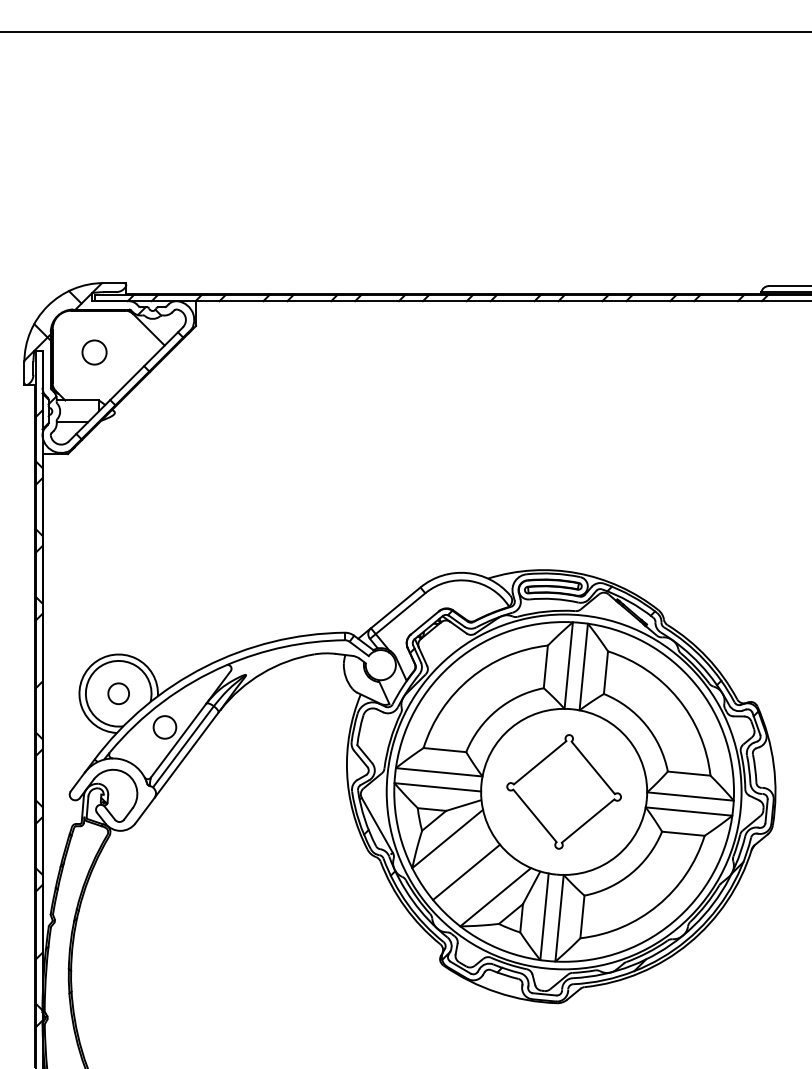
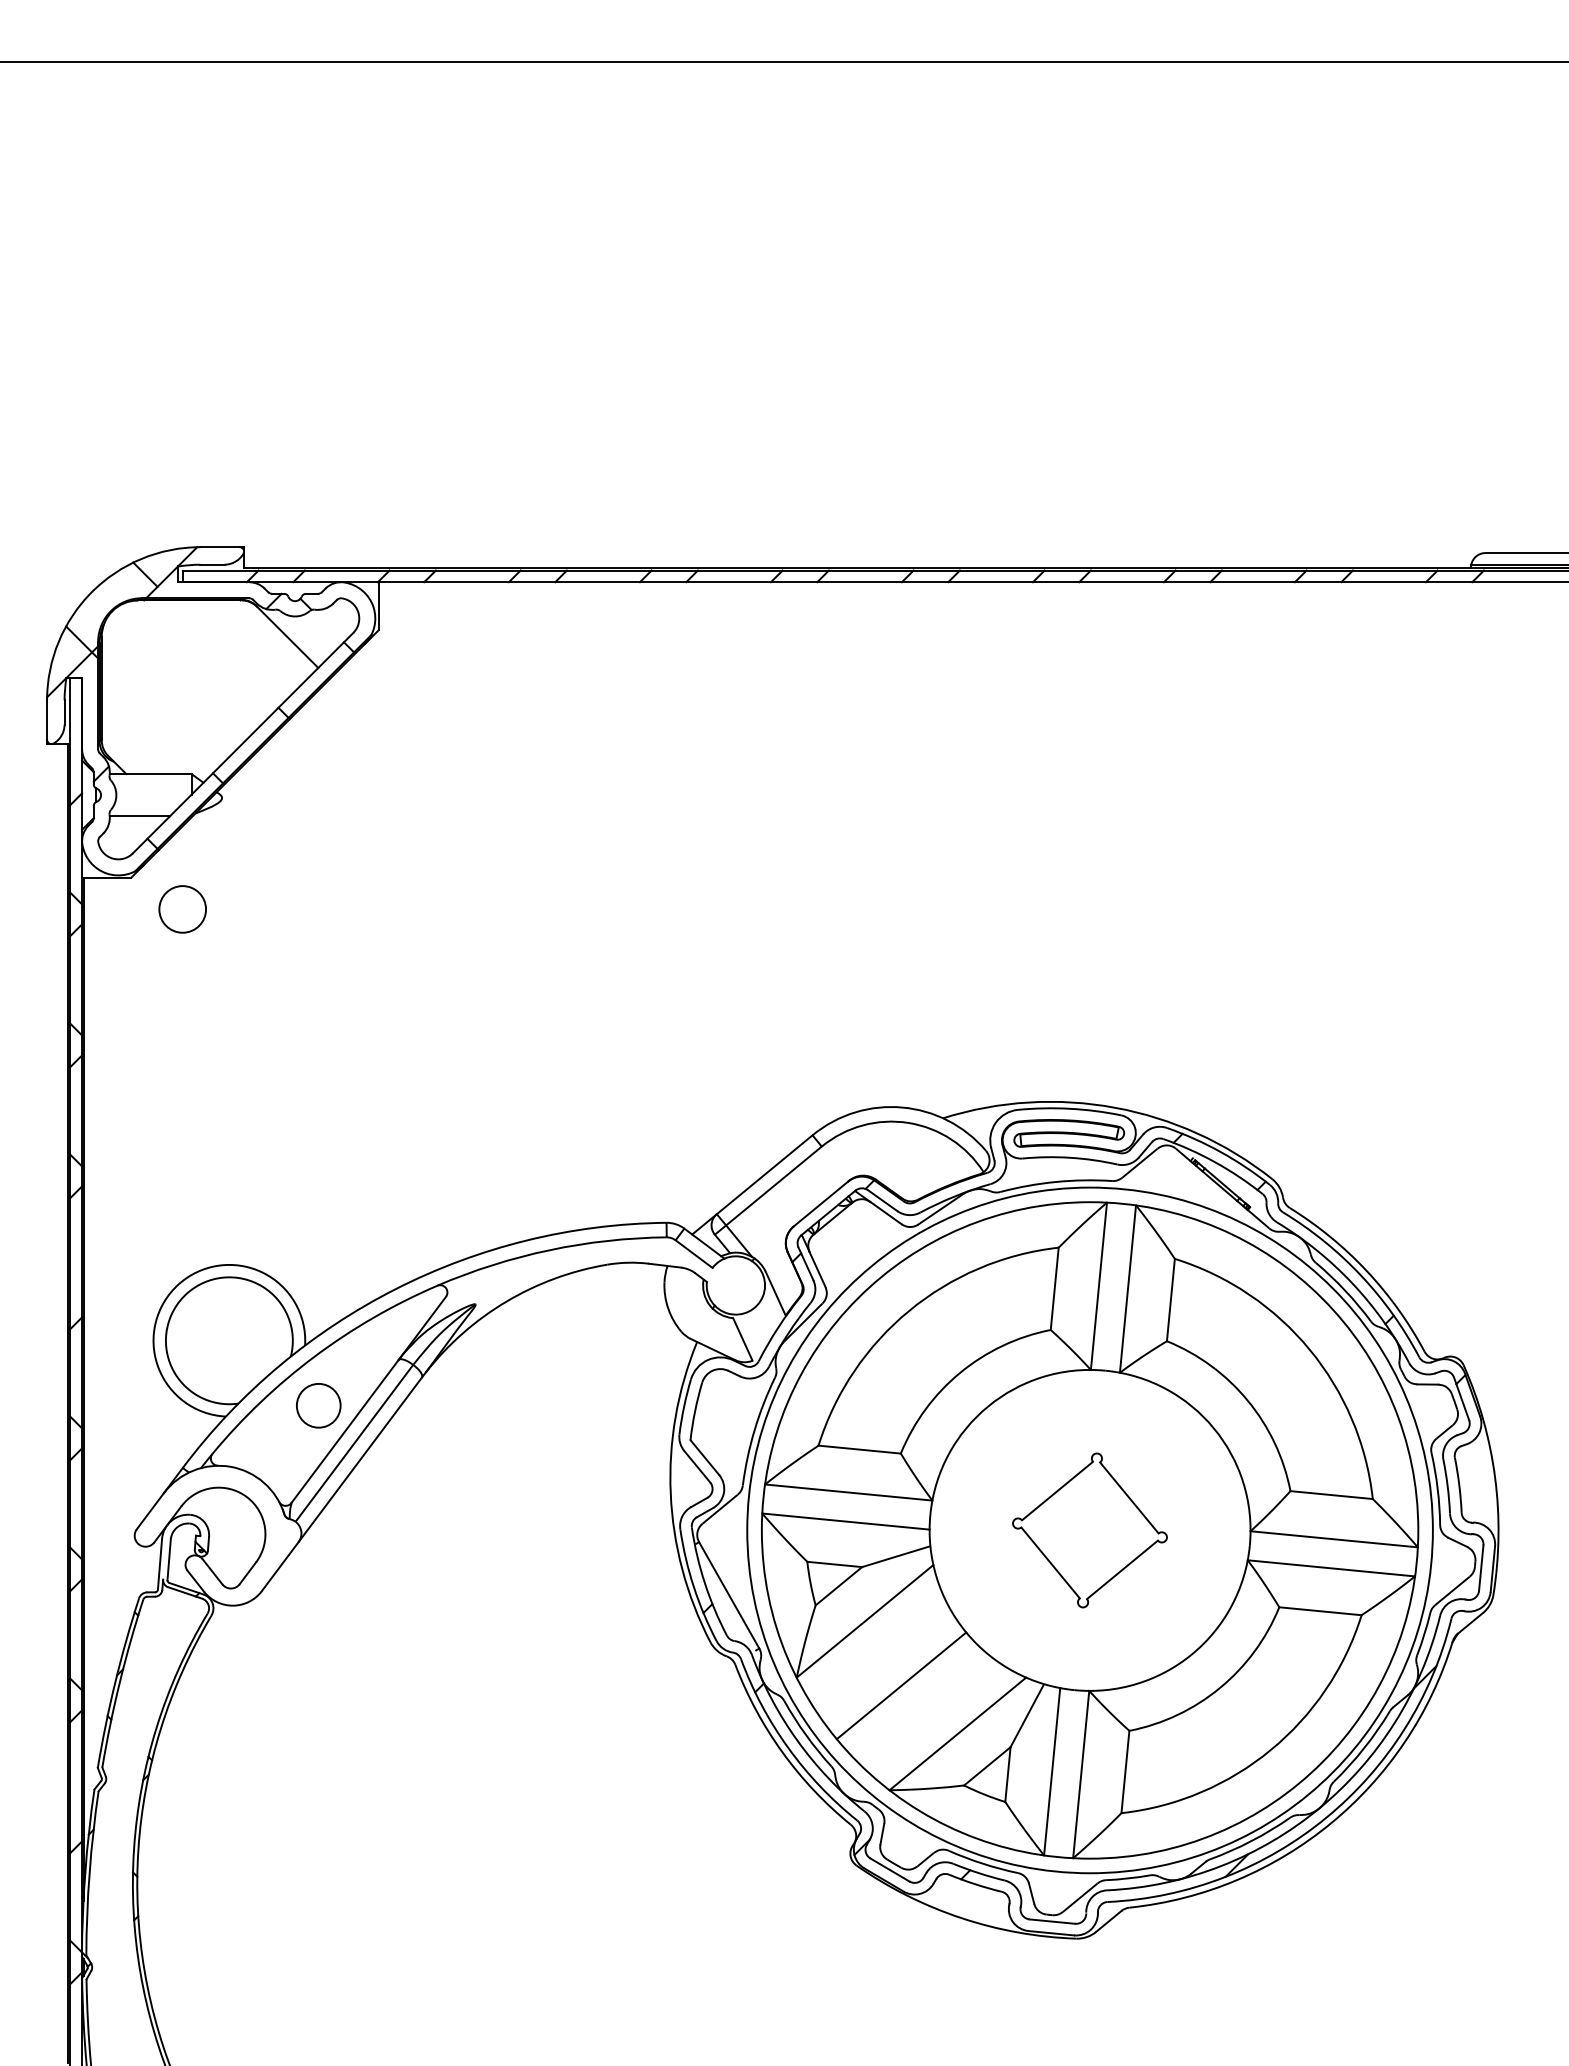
circle: (94, 352) -> (182, 909), moved
circle: (118, 693) -> (228, 1340), removed
part: (563, 791) -> (1088, 1529), size x0.7

